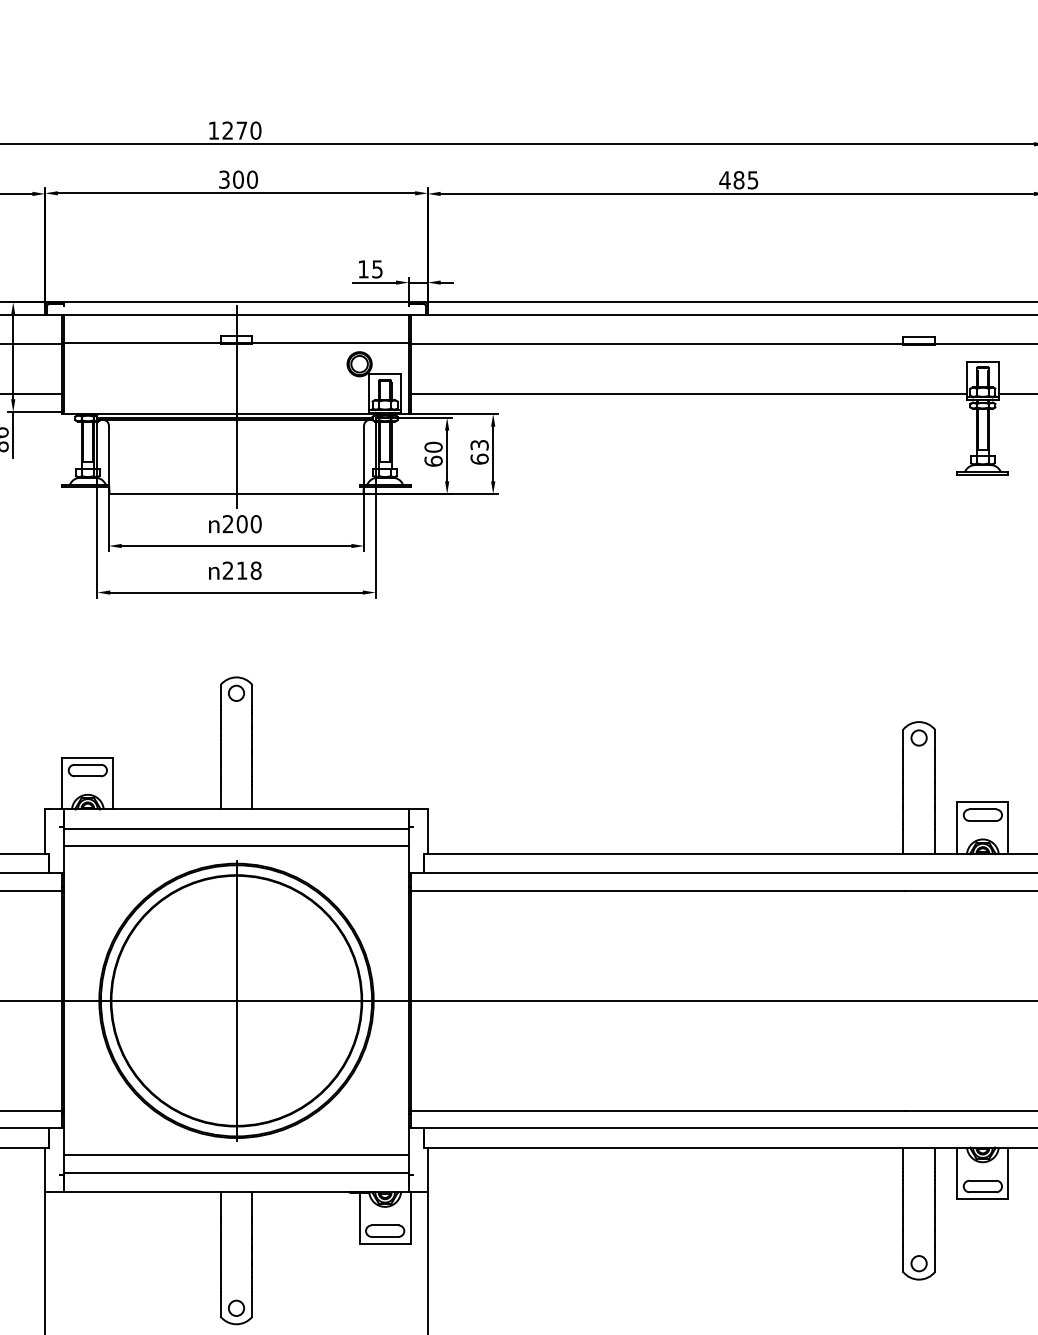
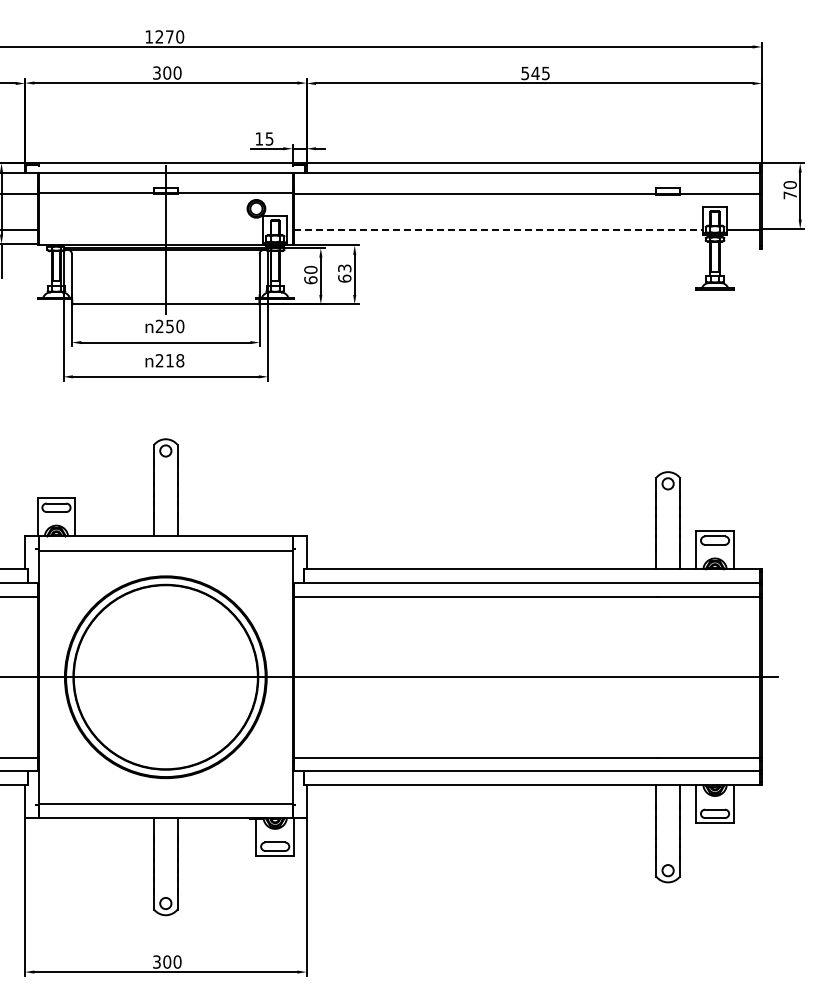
text: (732, 180) -> (530, 73), 485 -> 545
line: (688, 393) -> (498, 230), solid -> dashed
text: (242, 524) -> (170, 326), 200 -> 250
line: (236, 846) -> (165, 563), removed
line: (236, 999) -> (165, 676), removed
line: (236, 1154) -> (165, 790), removed

